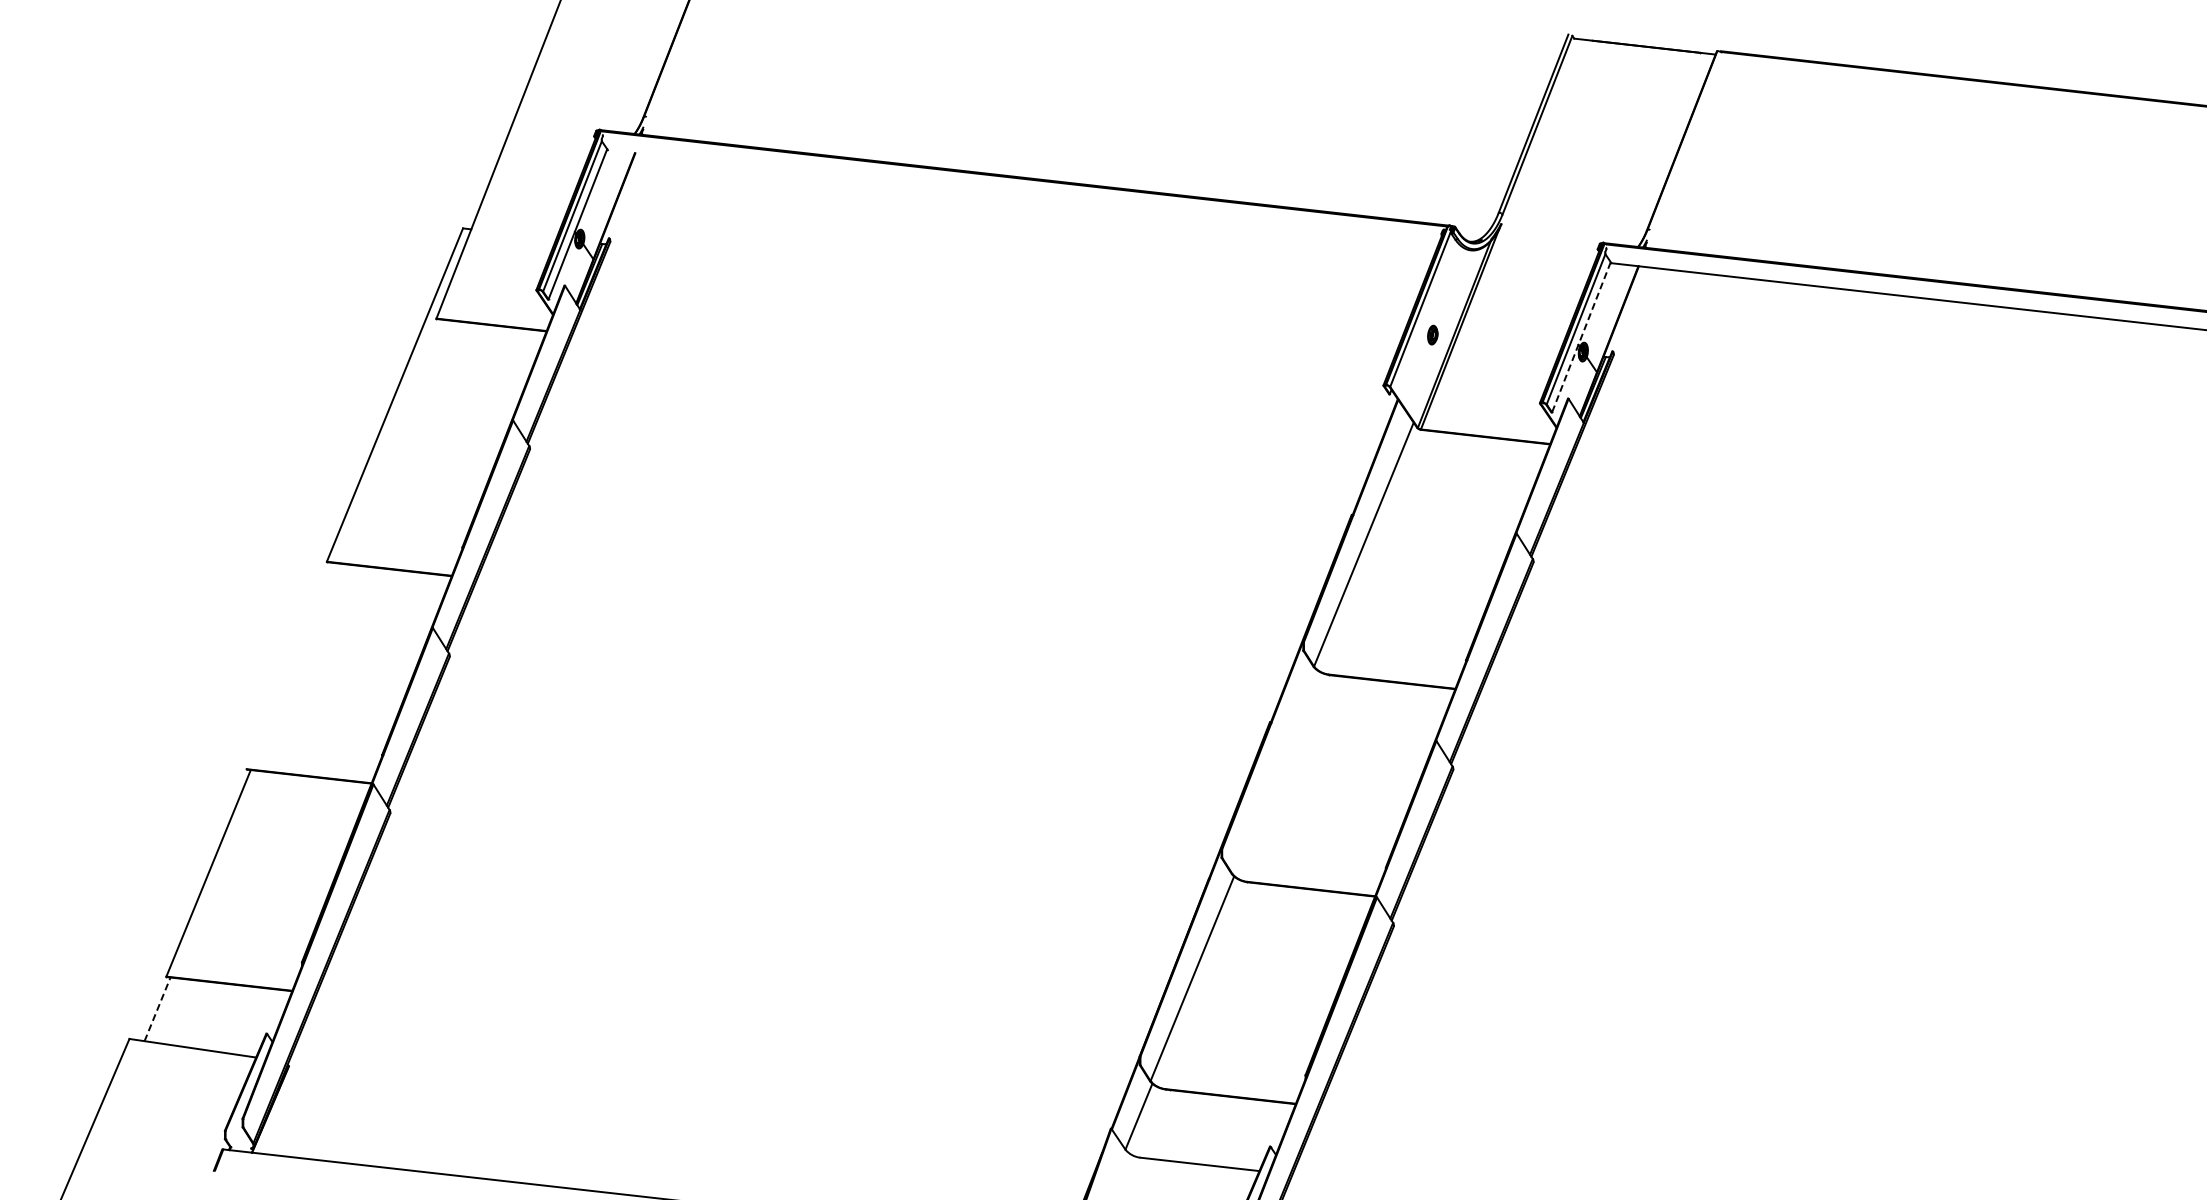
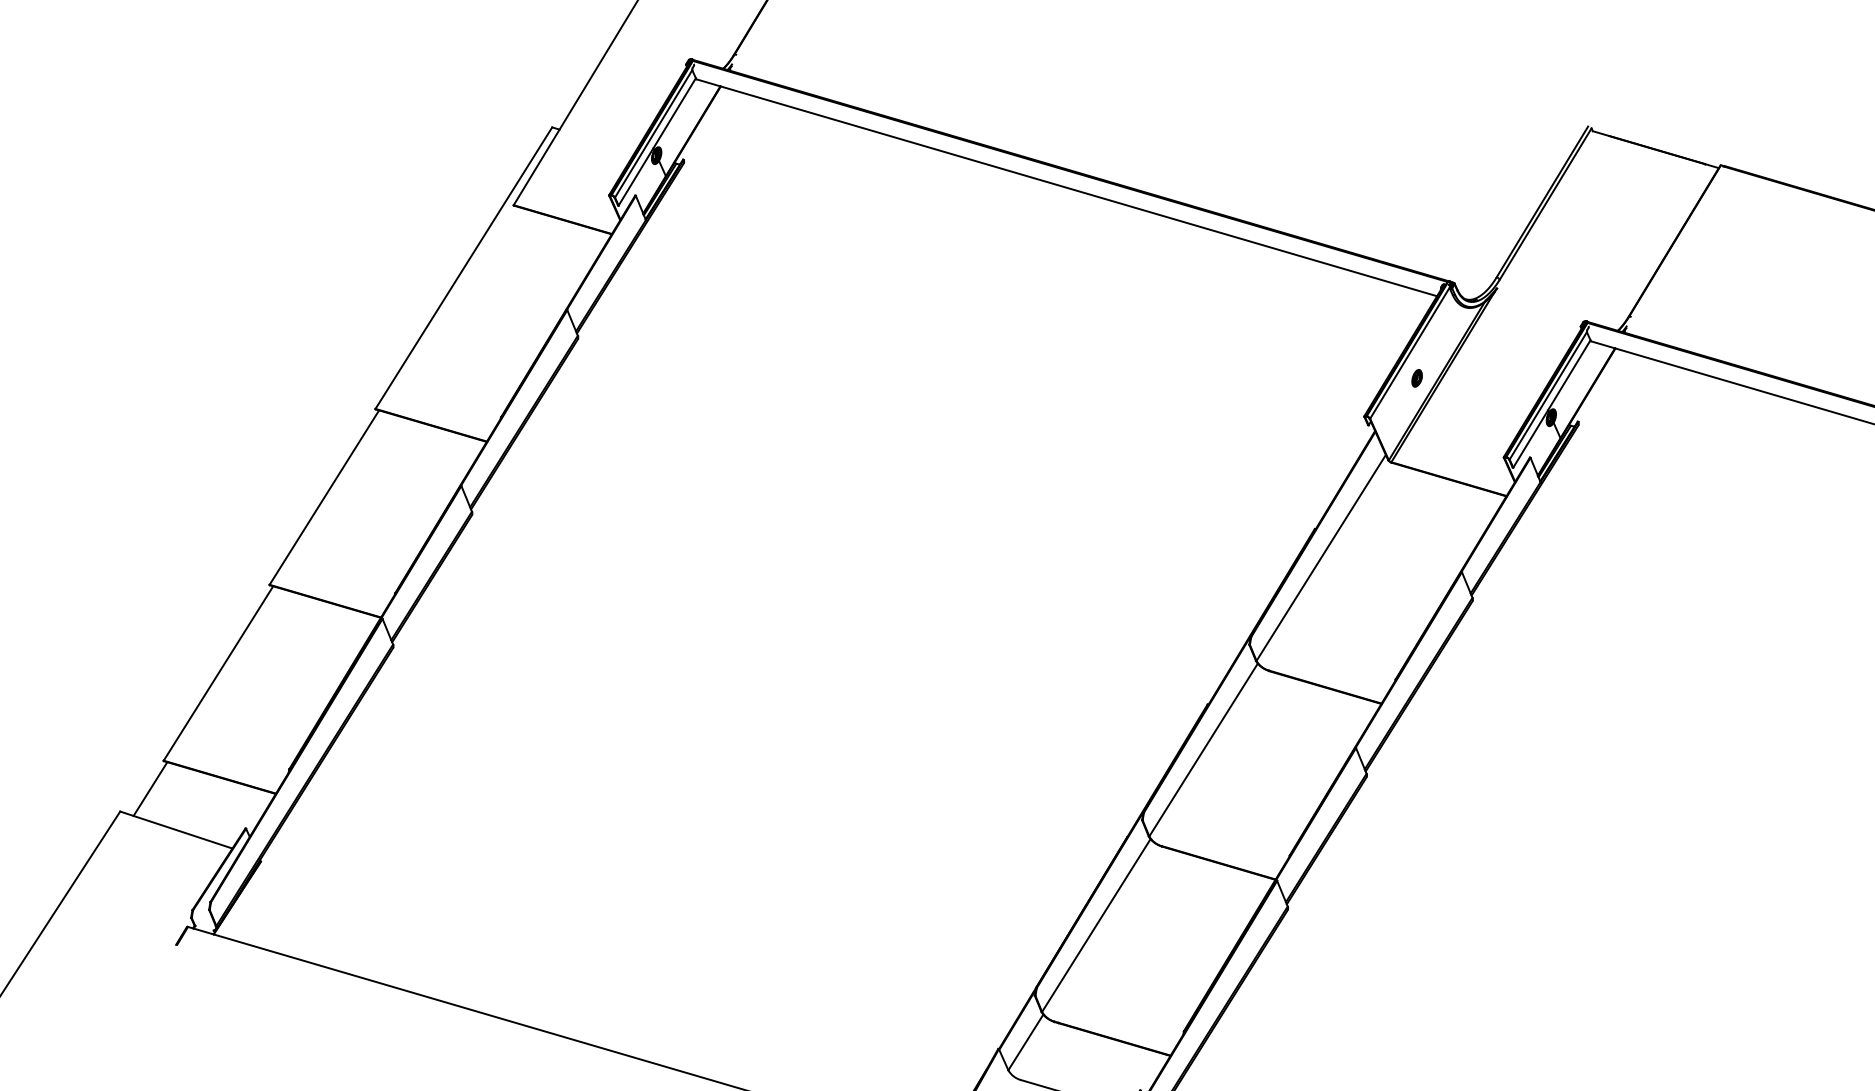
line: (1022, 196) -> (1066, 187), added
line: (1581, 337) -> (1551, 404), dashed -> solid
line: (288, 665) -> (324, 497), added
line: (1273, 771) -> (1203, 749), added
line: (157, 1008) -> (150, 788), dashed -> solid

